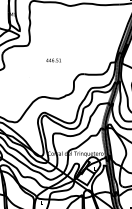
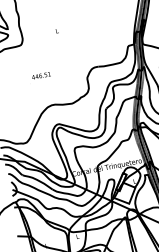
text: (53, 60) -> (41, 75), moved

